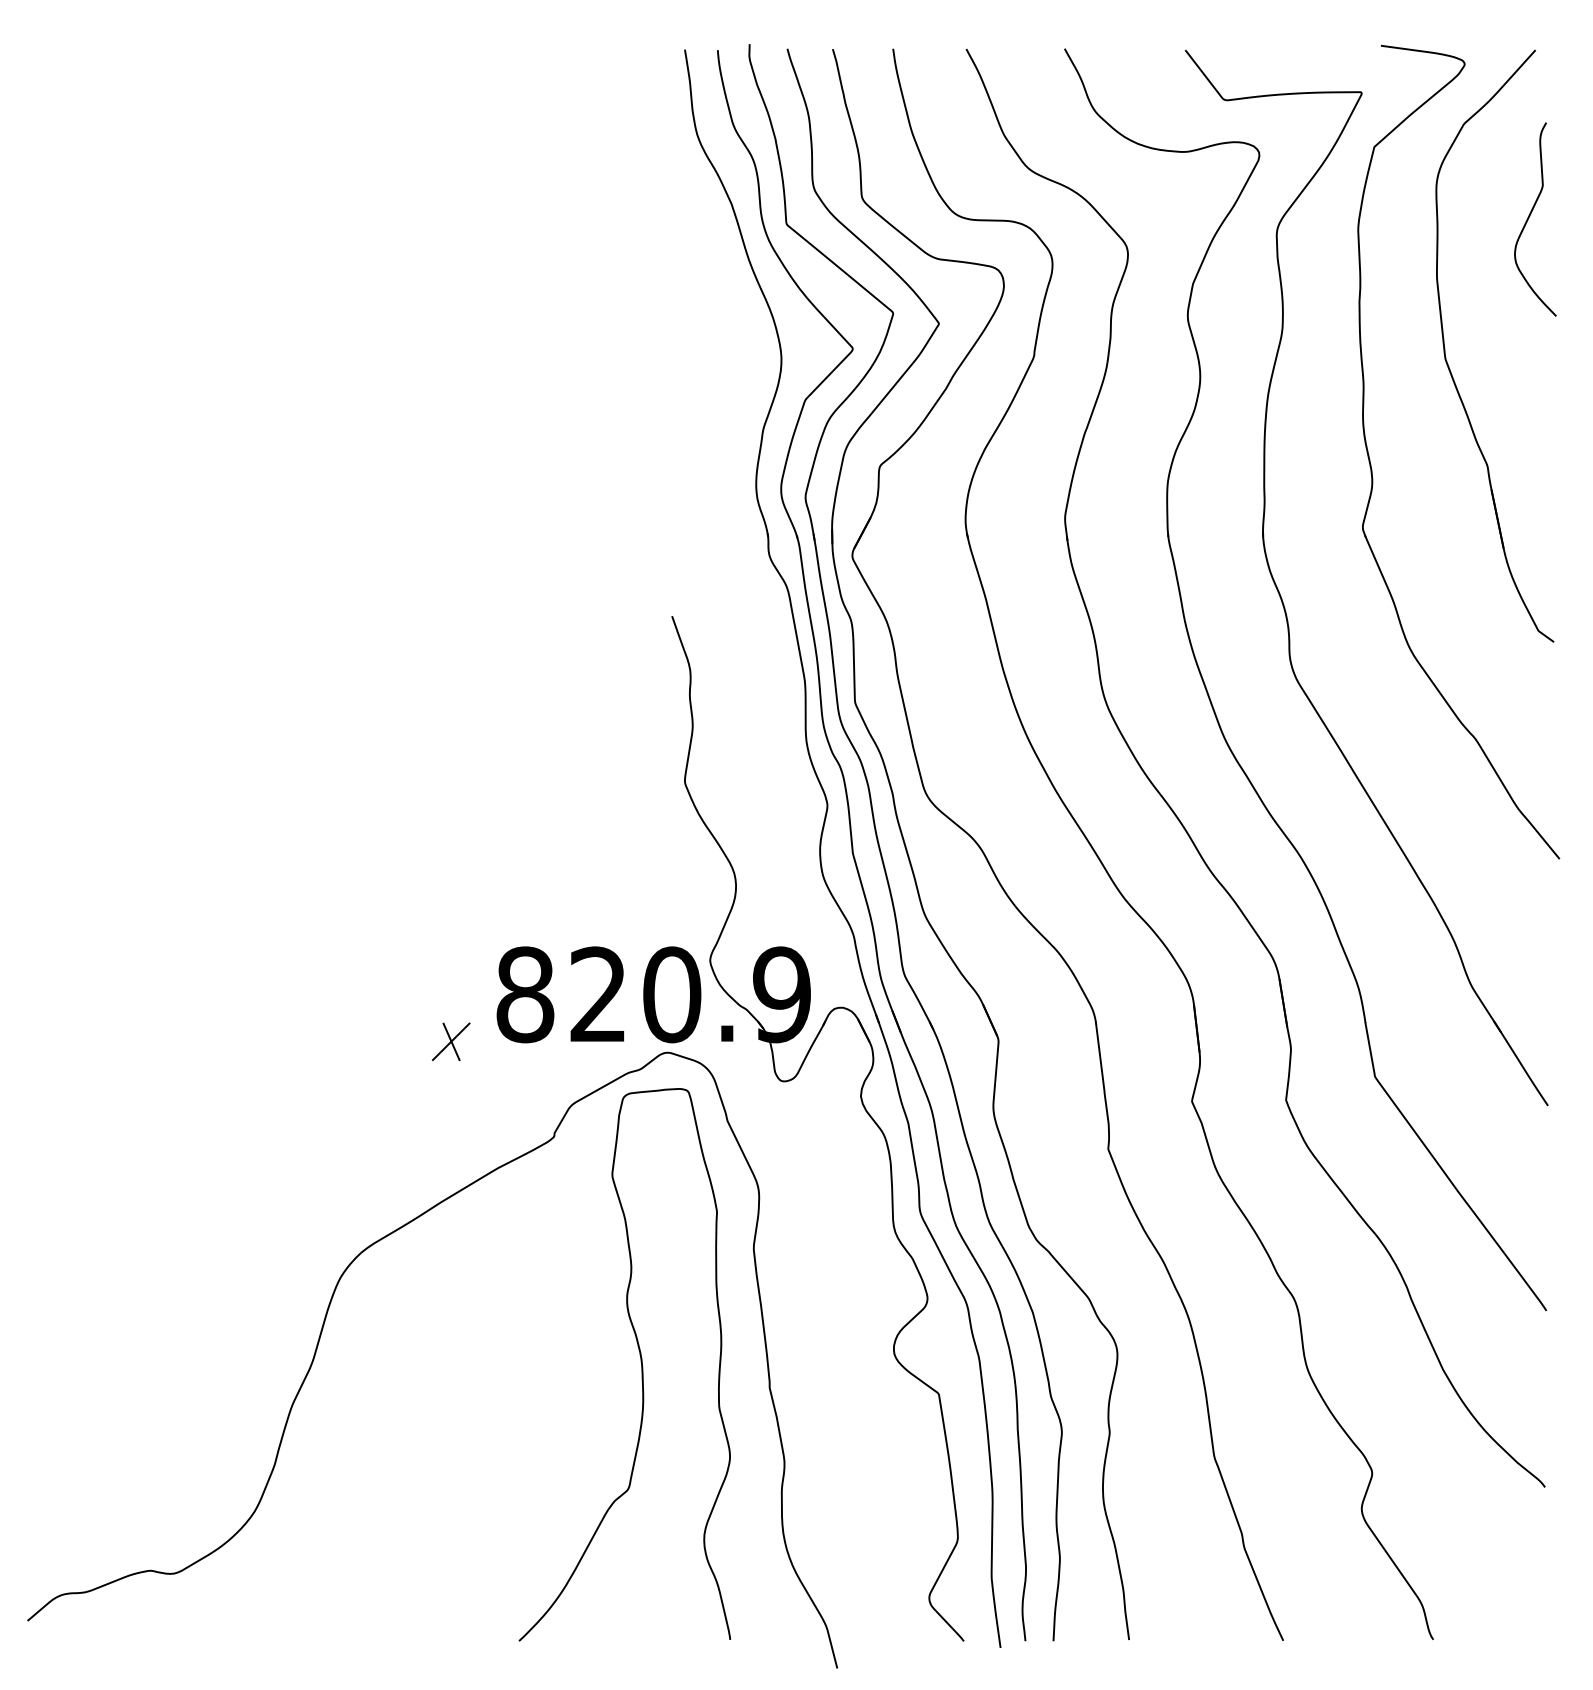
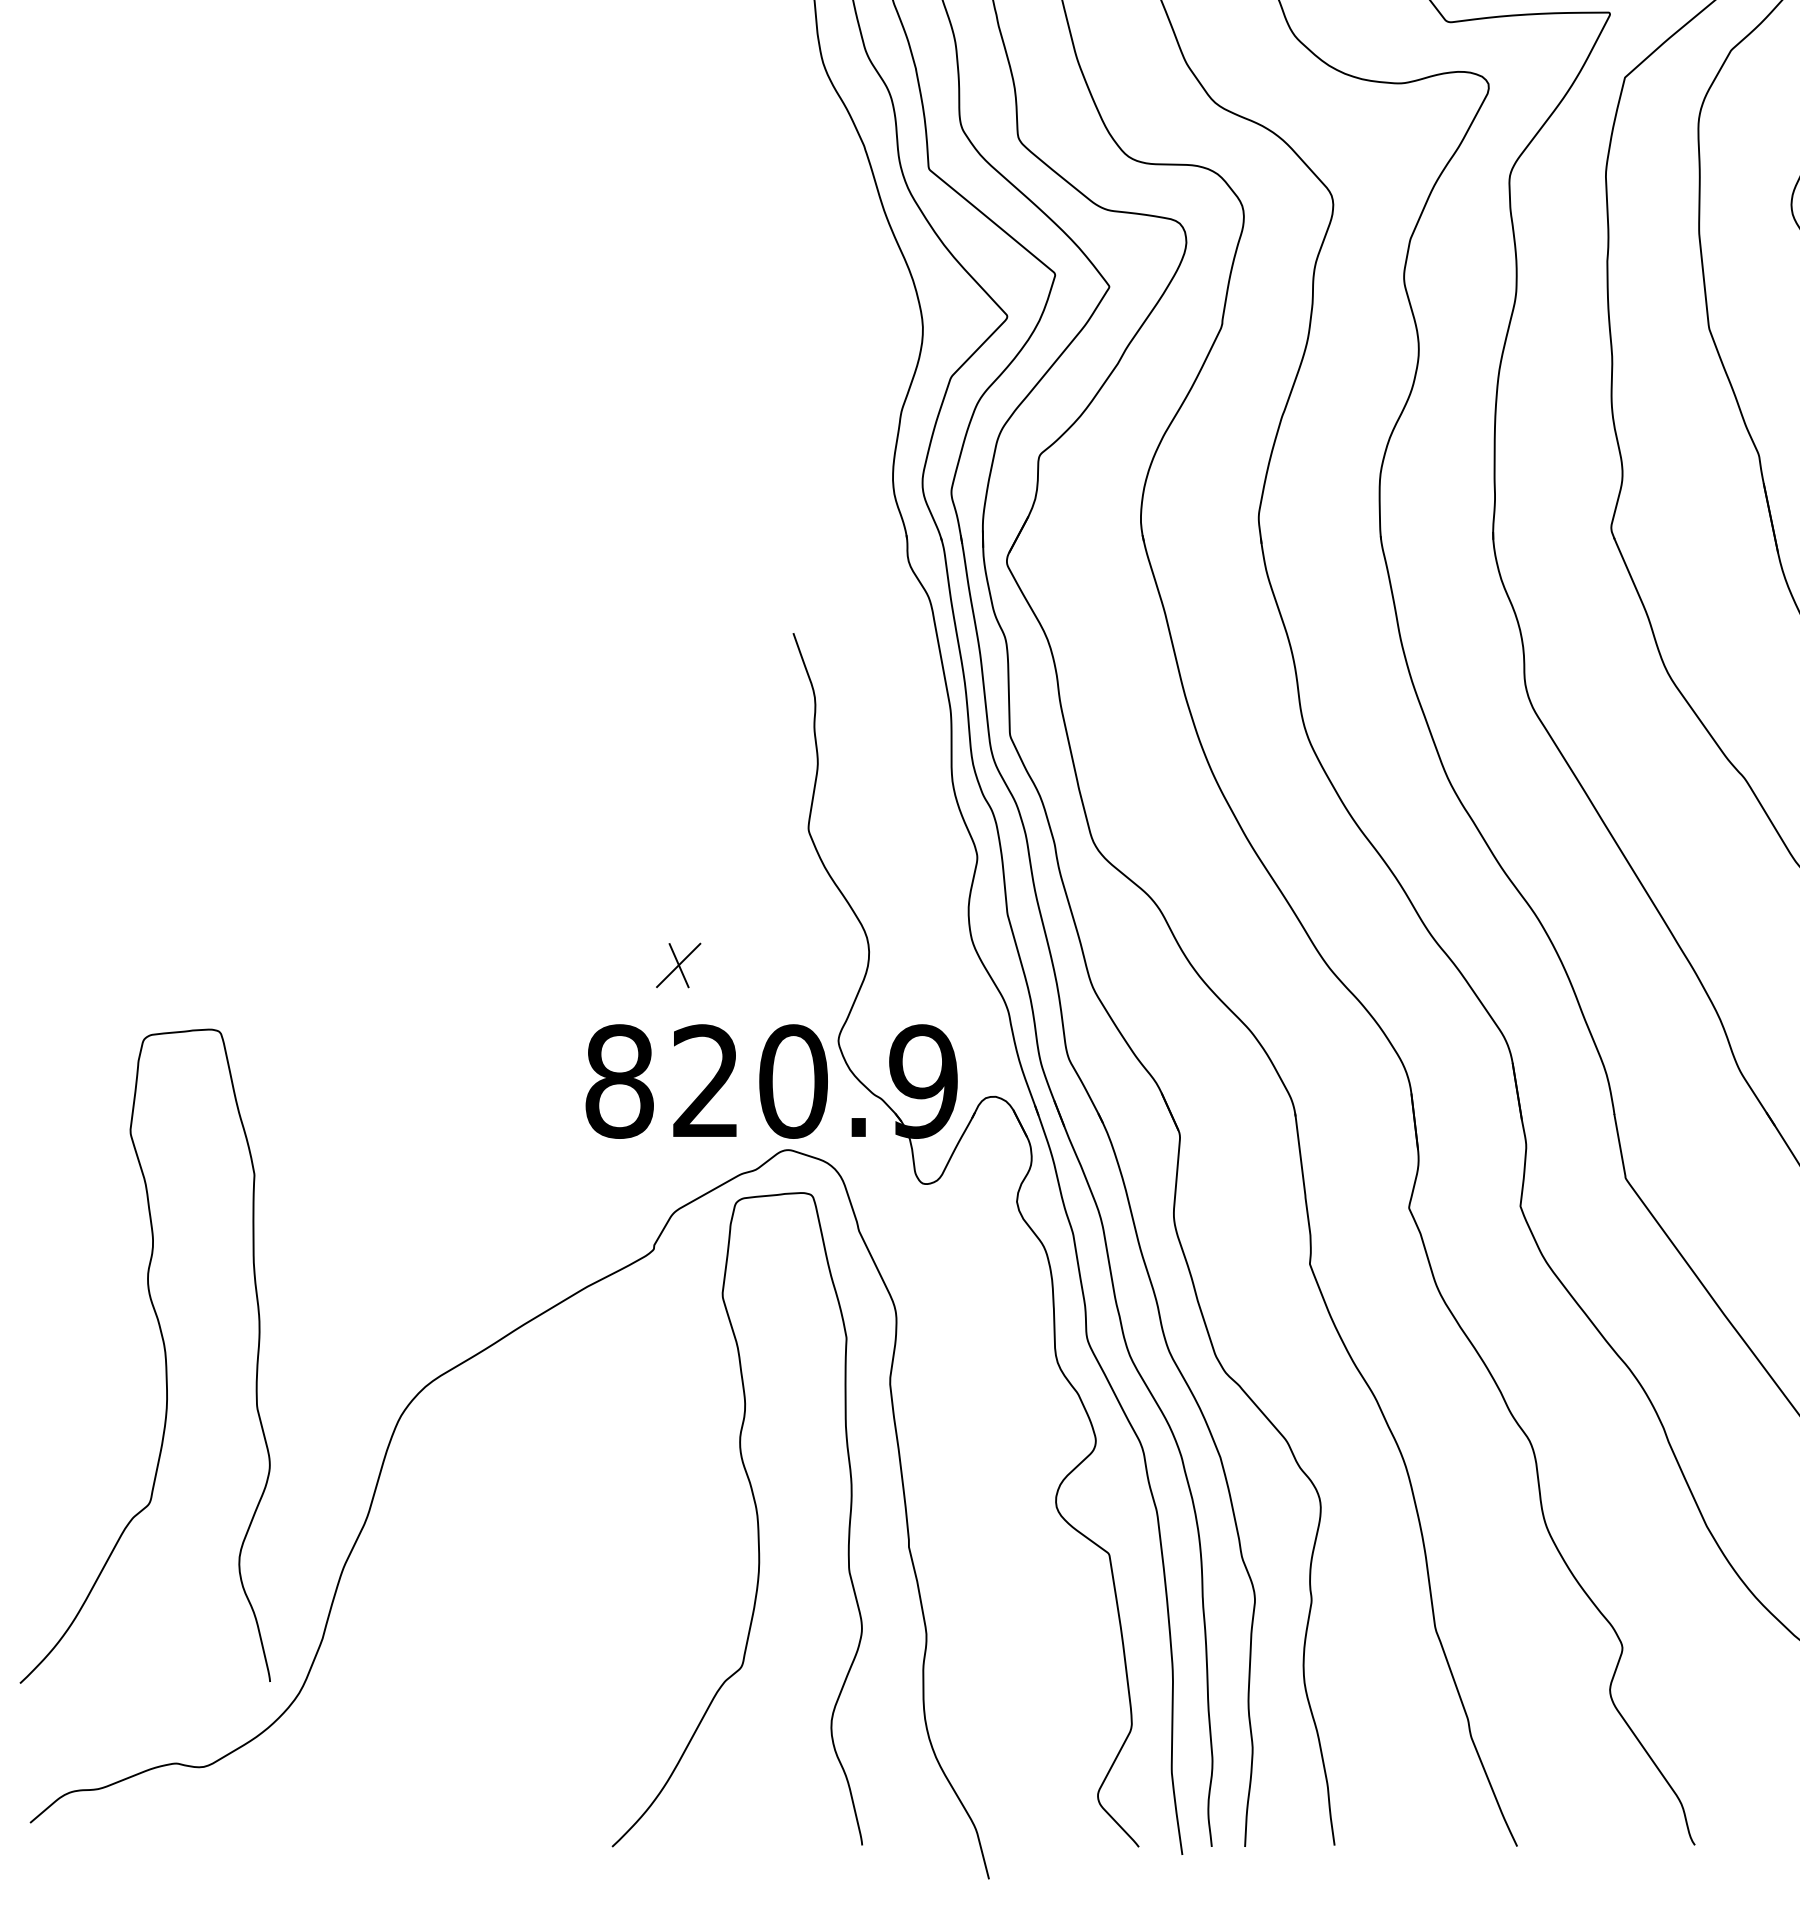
part: (451, 1041) -> (678, 965), moved
curve: (140, 1224) -> (163, 1353), added

